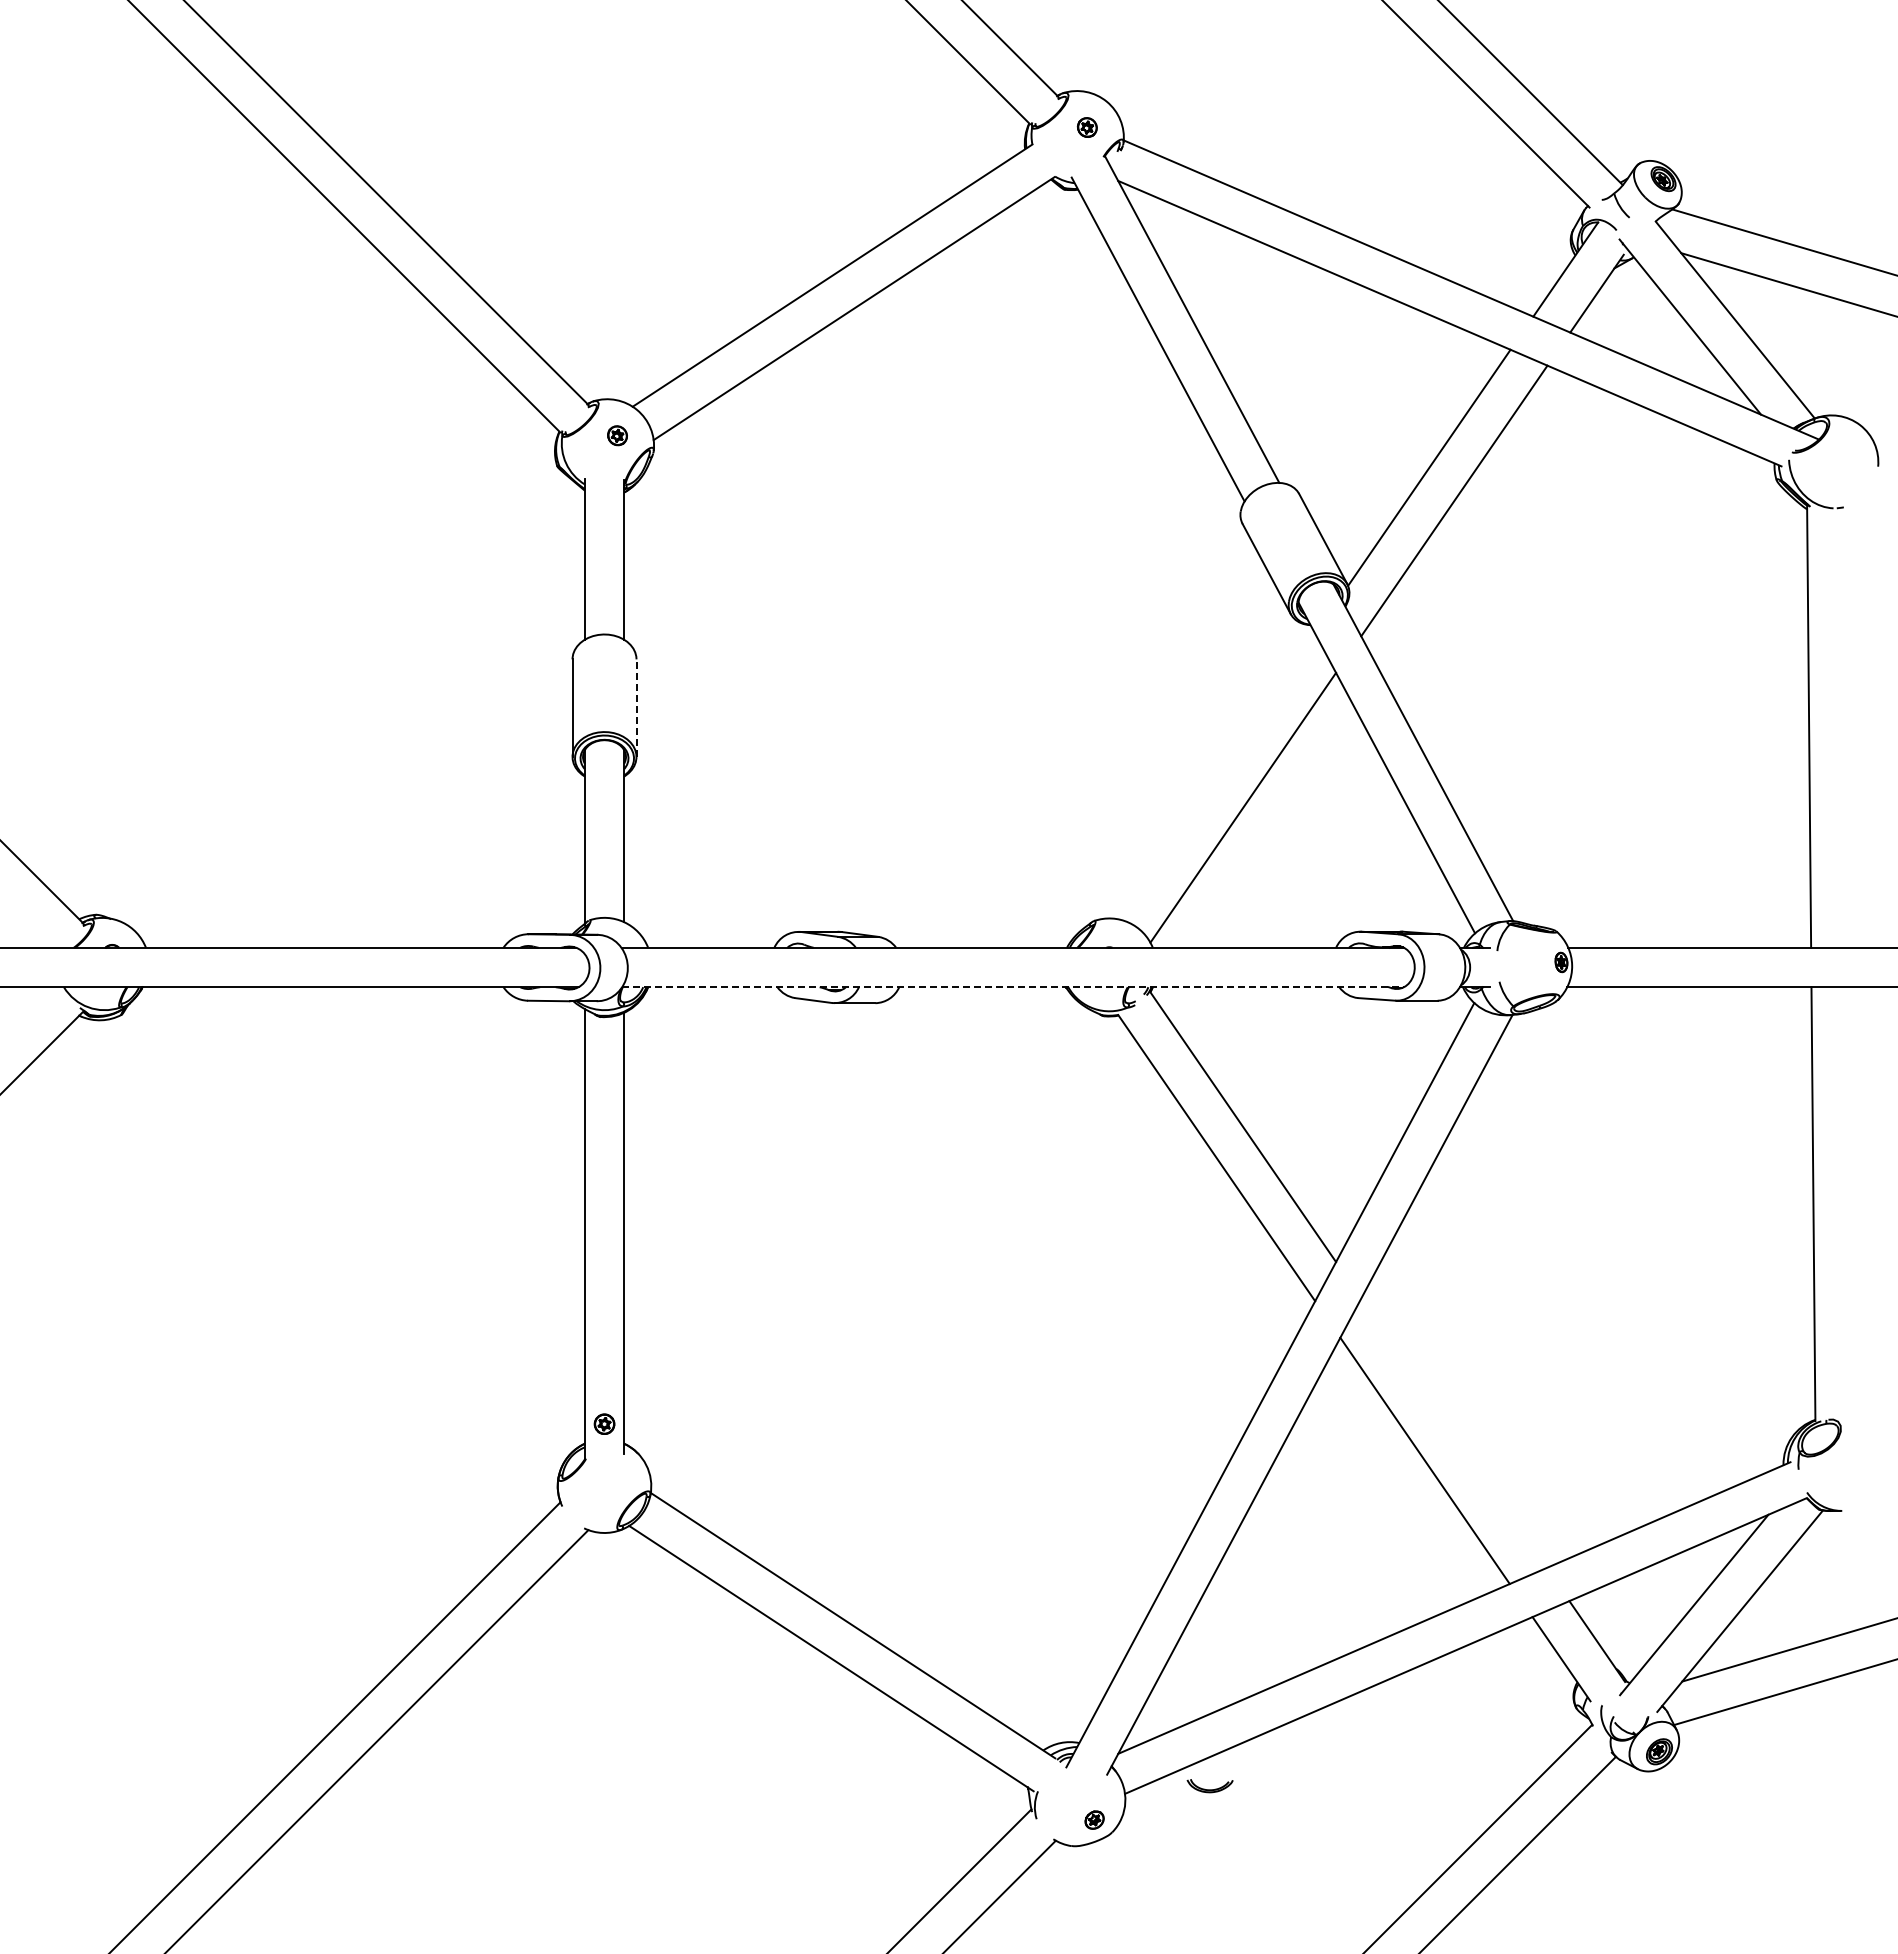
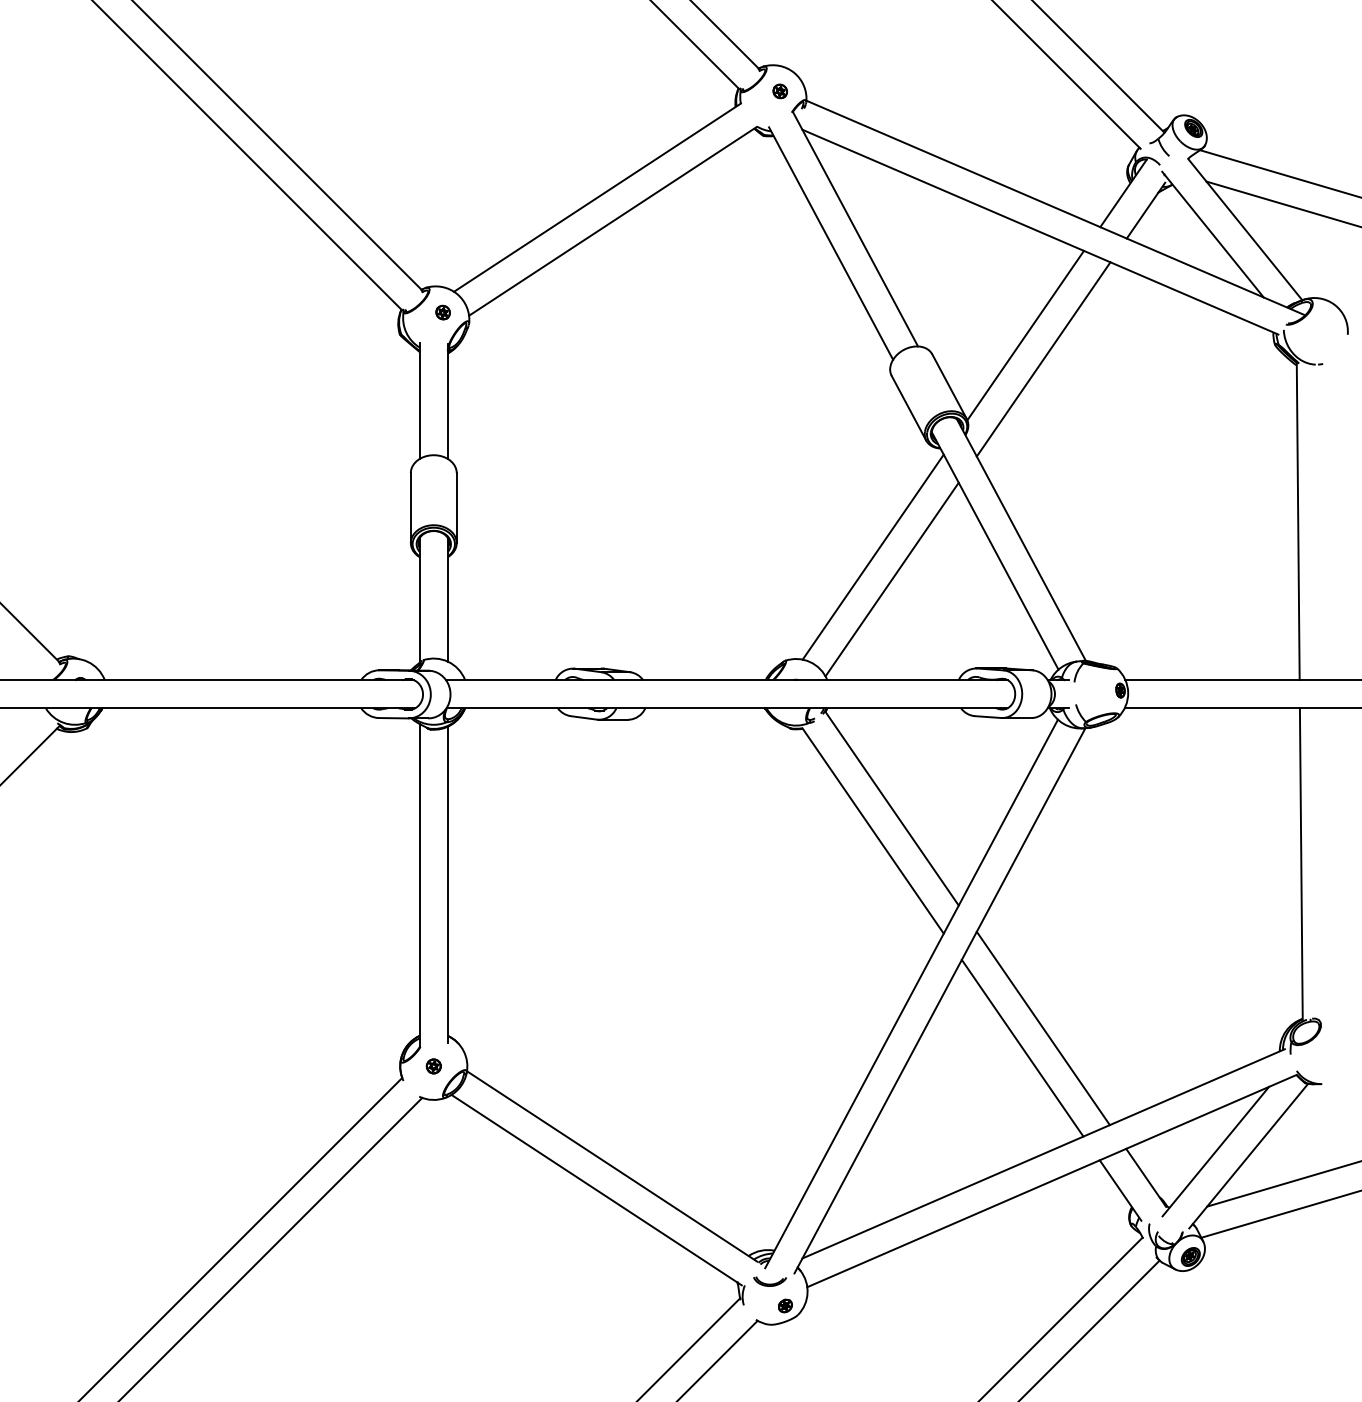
line: (636, 708) -> (456, 508), dashed -> solid
line: (1216, 776) -> (872, 557), added
line: (1013, 987) -> (727, 708), dashed -> solid
part: (604, 1423) -> (433, 1065), moved
line: (1453, 1433) -> (1043, 1028), added
part: (1209, 1786) -> (769, 1281), moved

